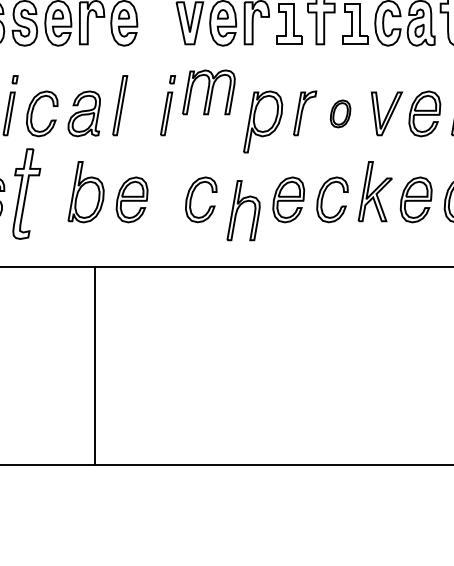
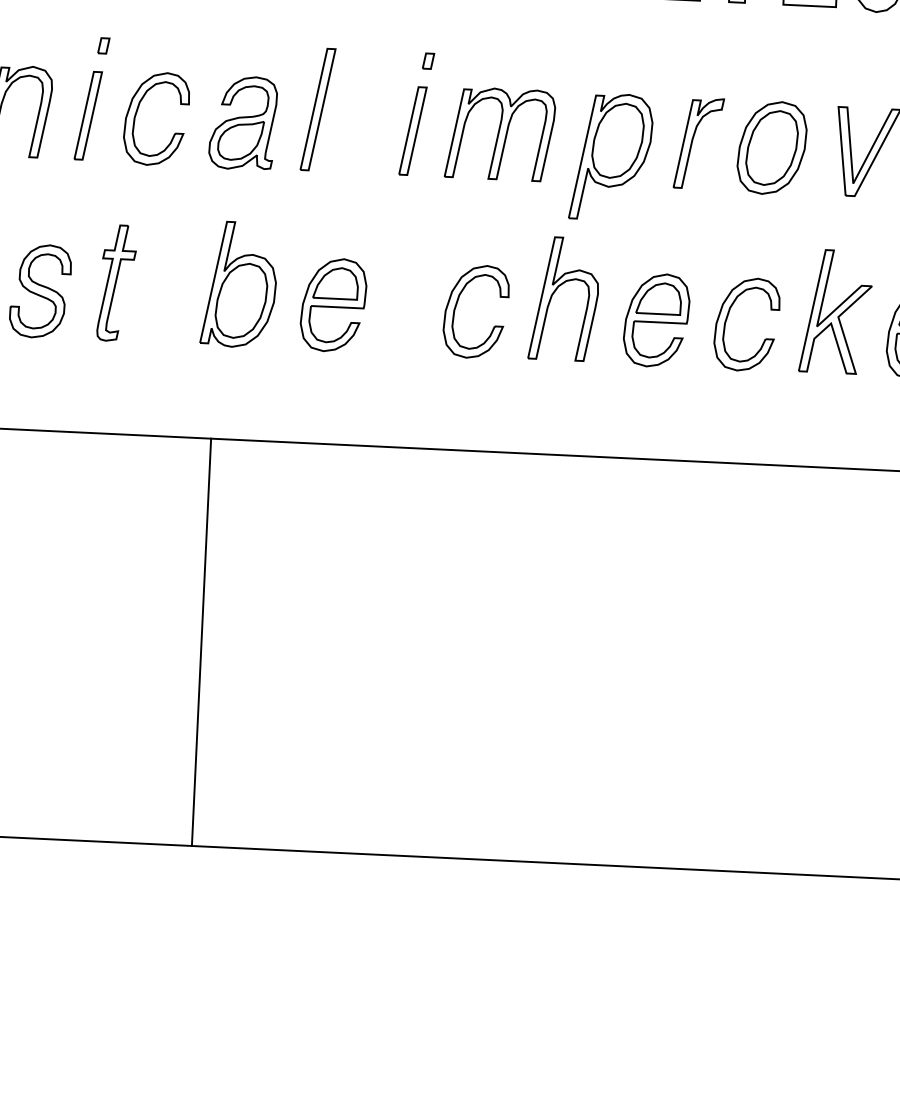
part: (208, 92) -> (499, 134), moved
part: (340, 113) -> (771, 147), size x1.67
part: (26, 194) -> (116, 283), size x0.62
part: (243, 210) -> (564, 298), moved
line: (94, 365) -> (200, 641), moved

